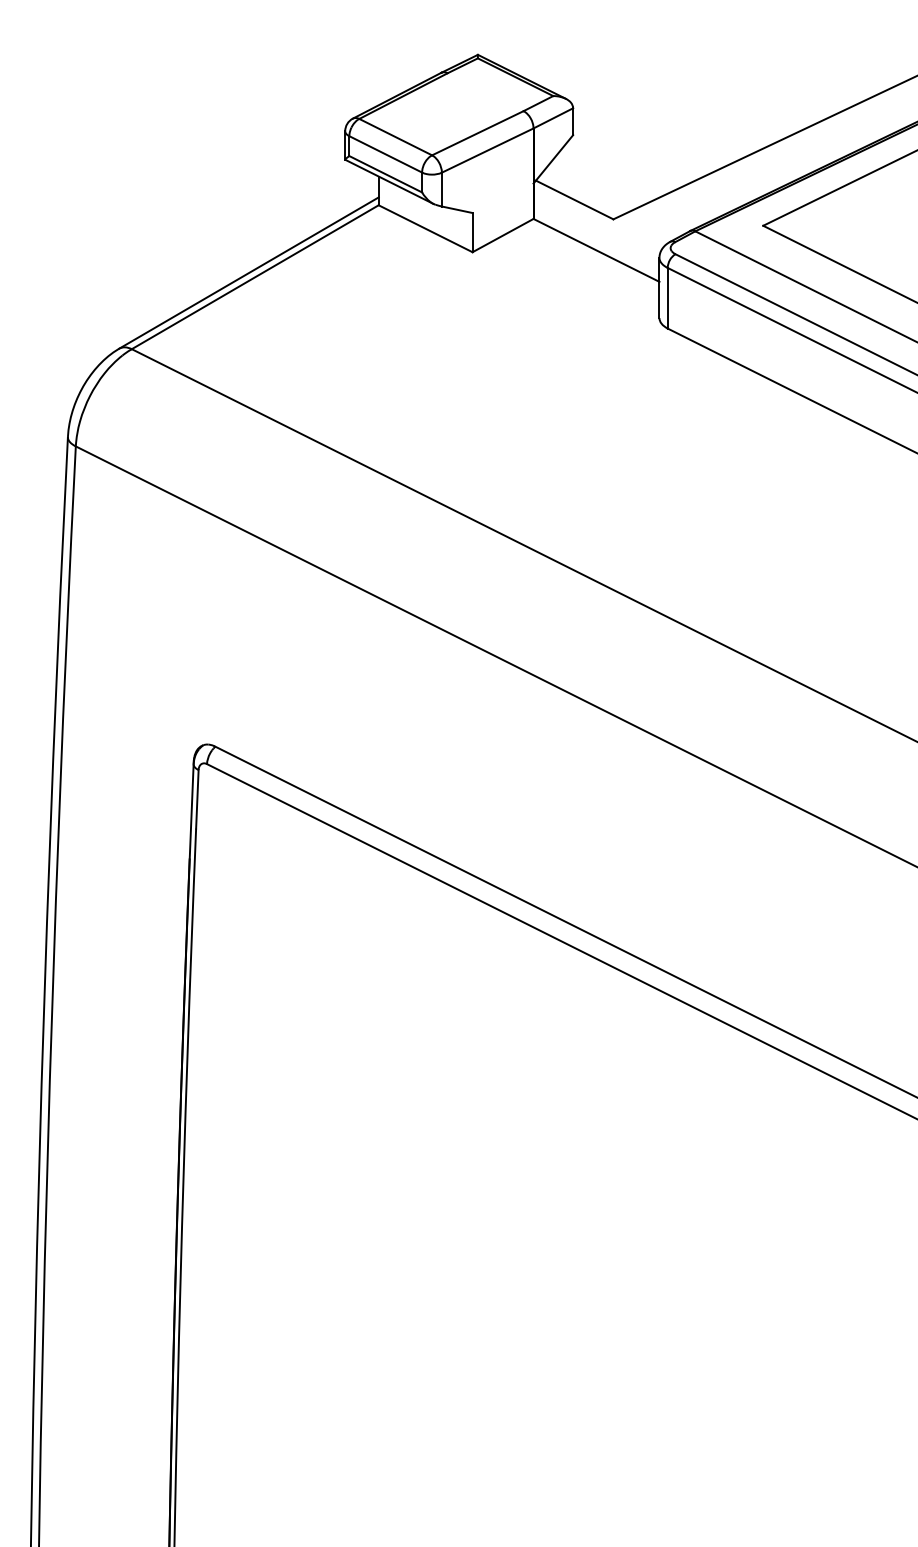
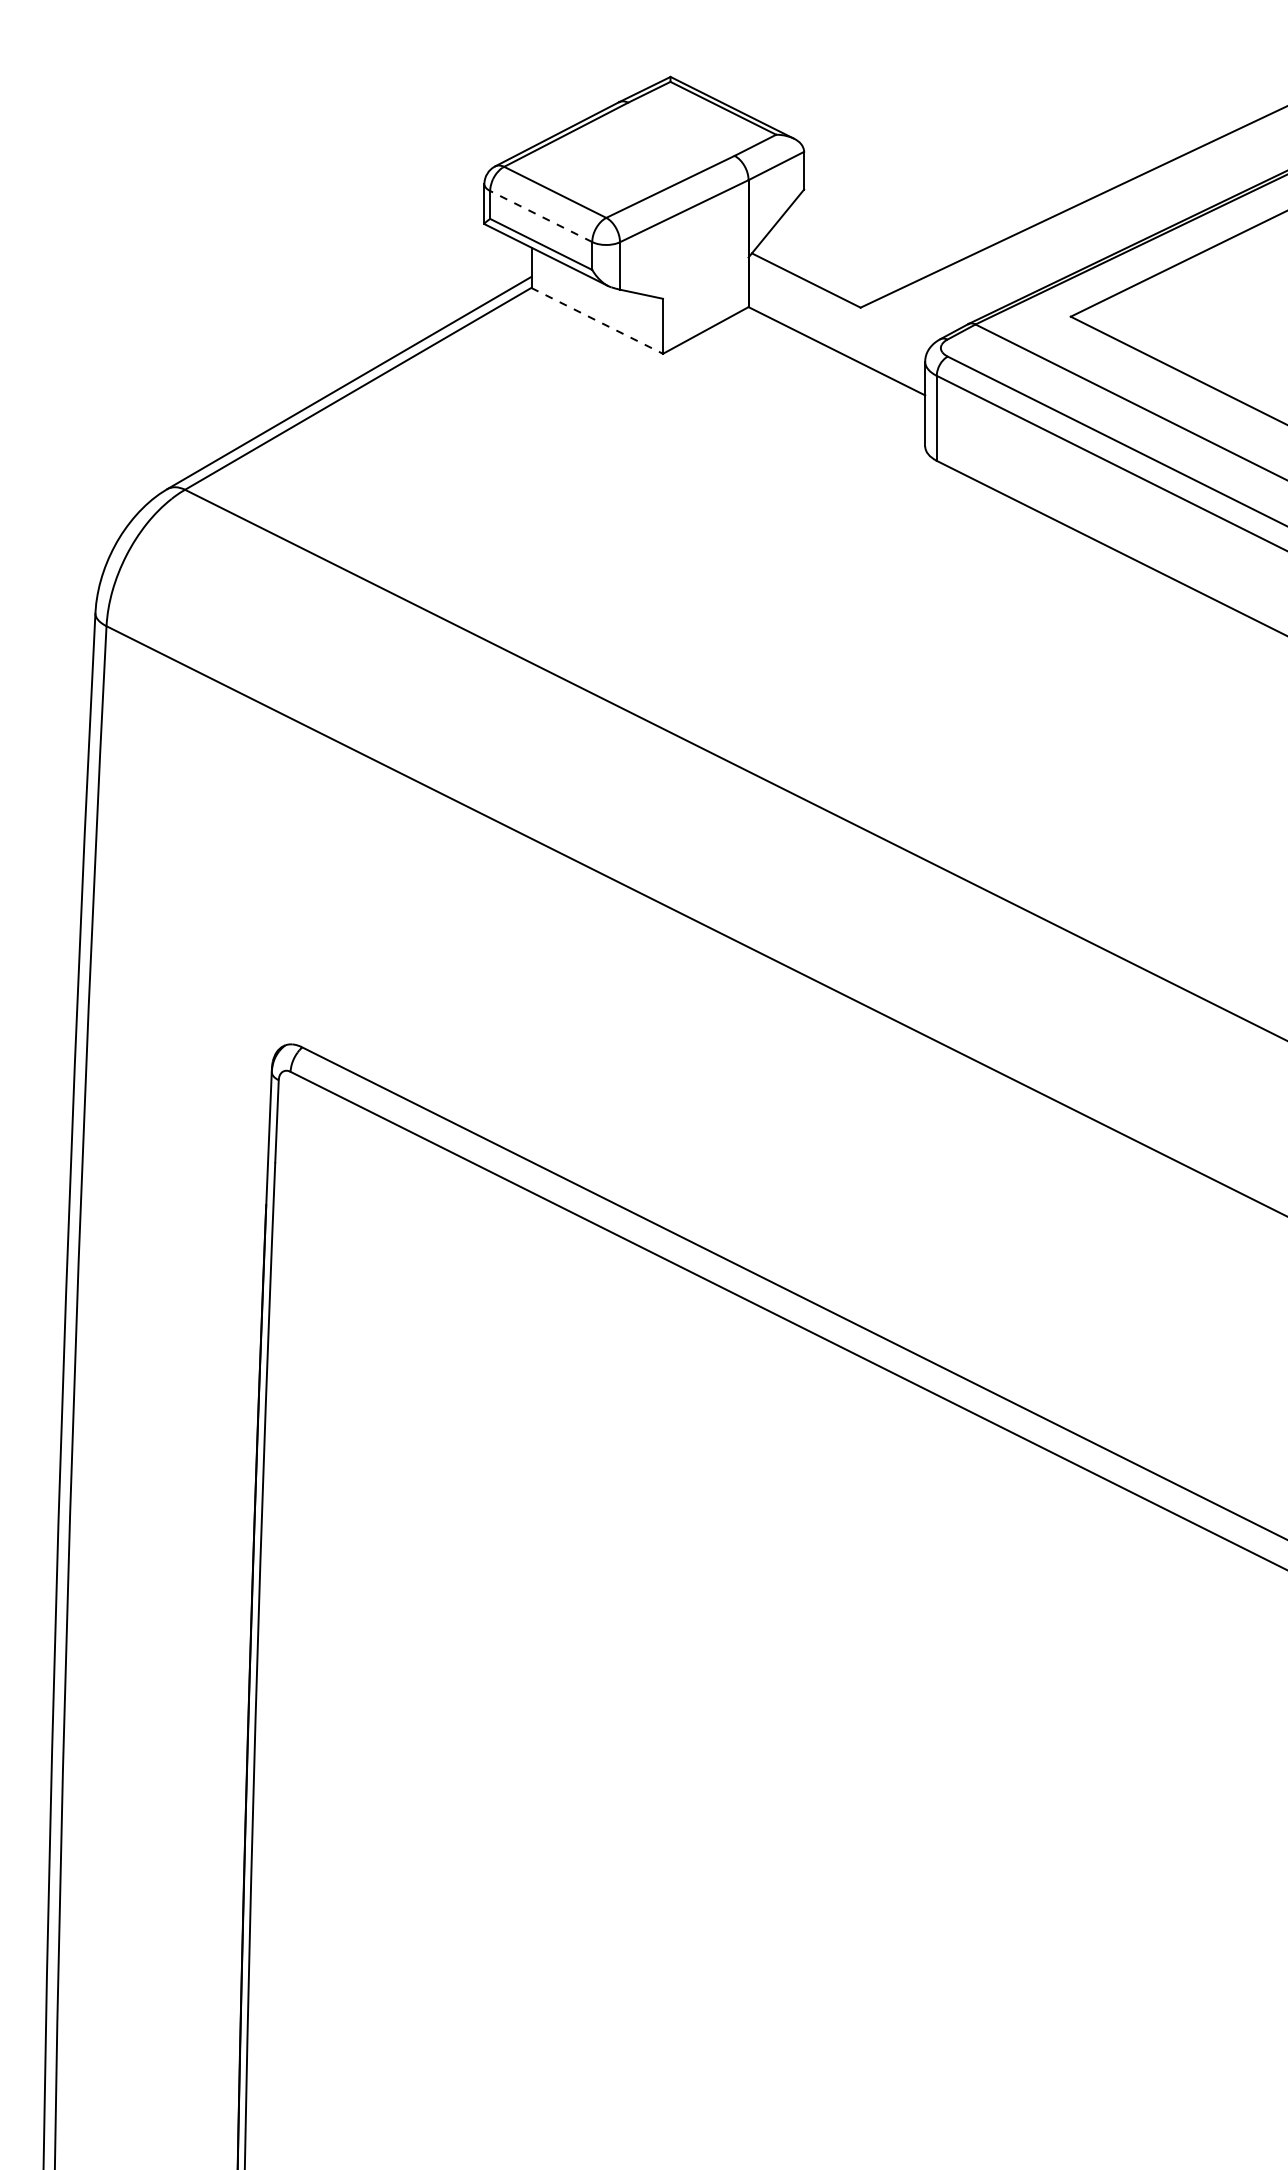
line: (385, 154) -> (540, 216), solid -> dashed
line: (425, 228) -> (597, 320), solid -> dashed

